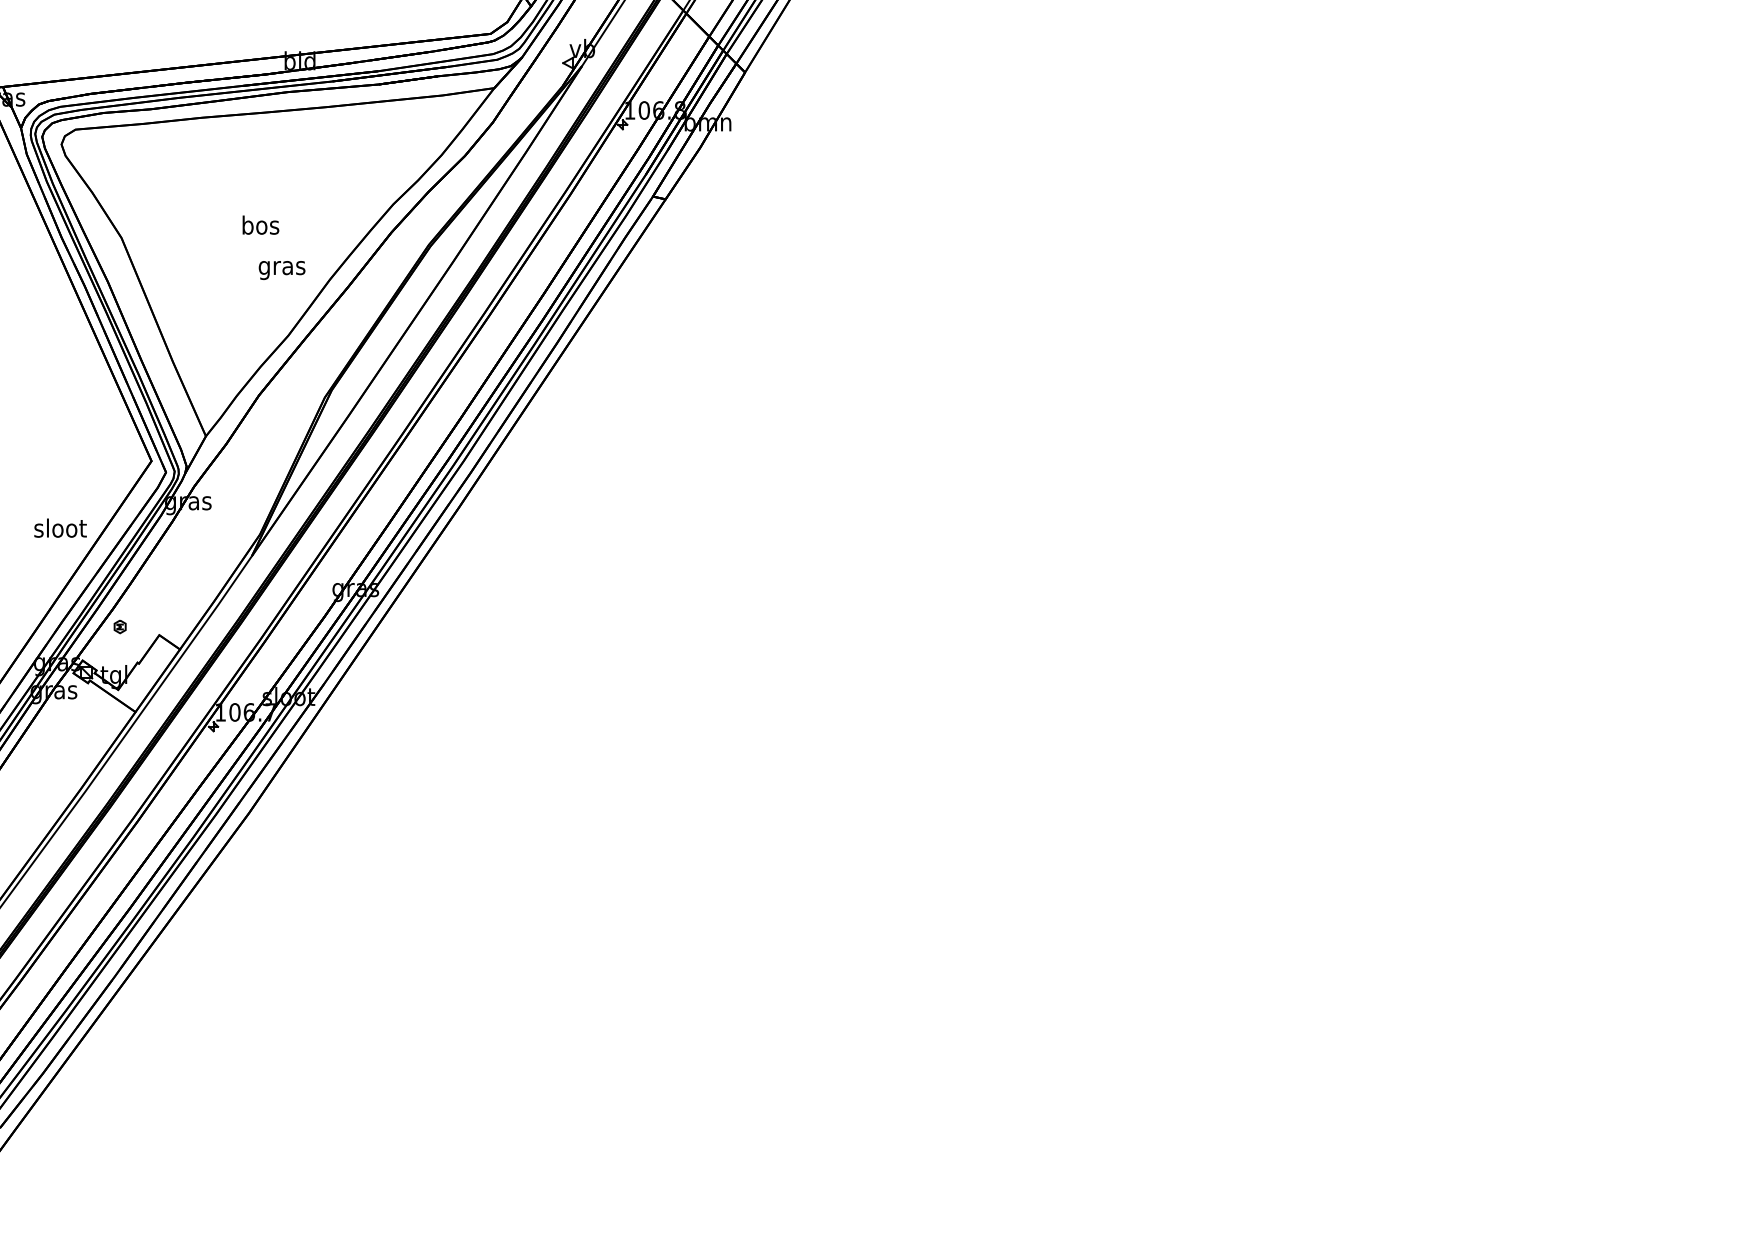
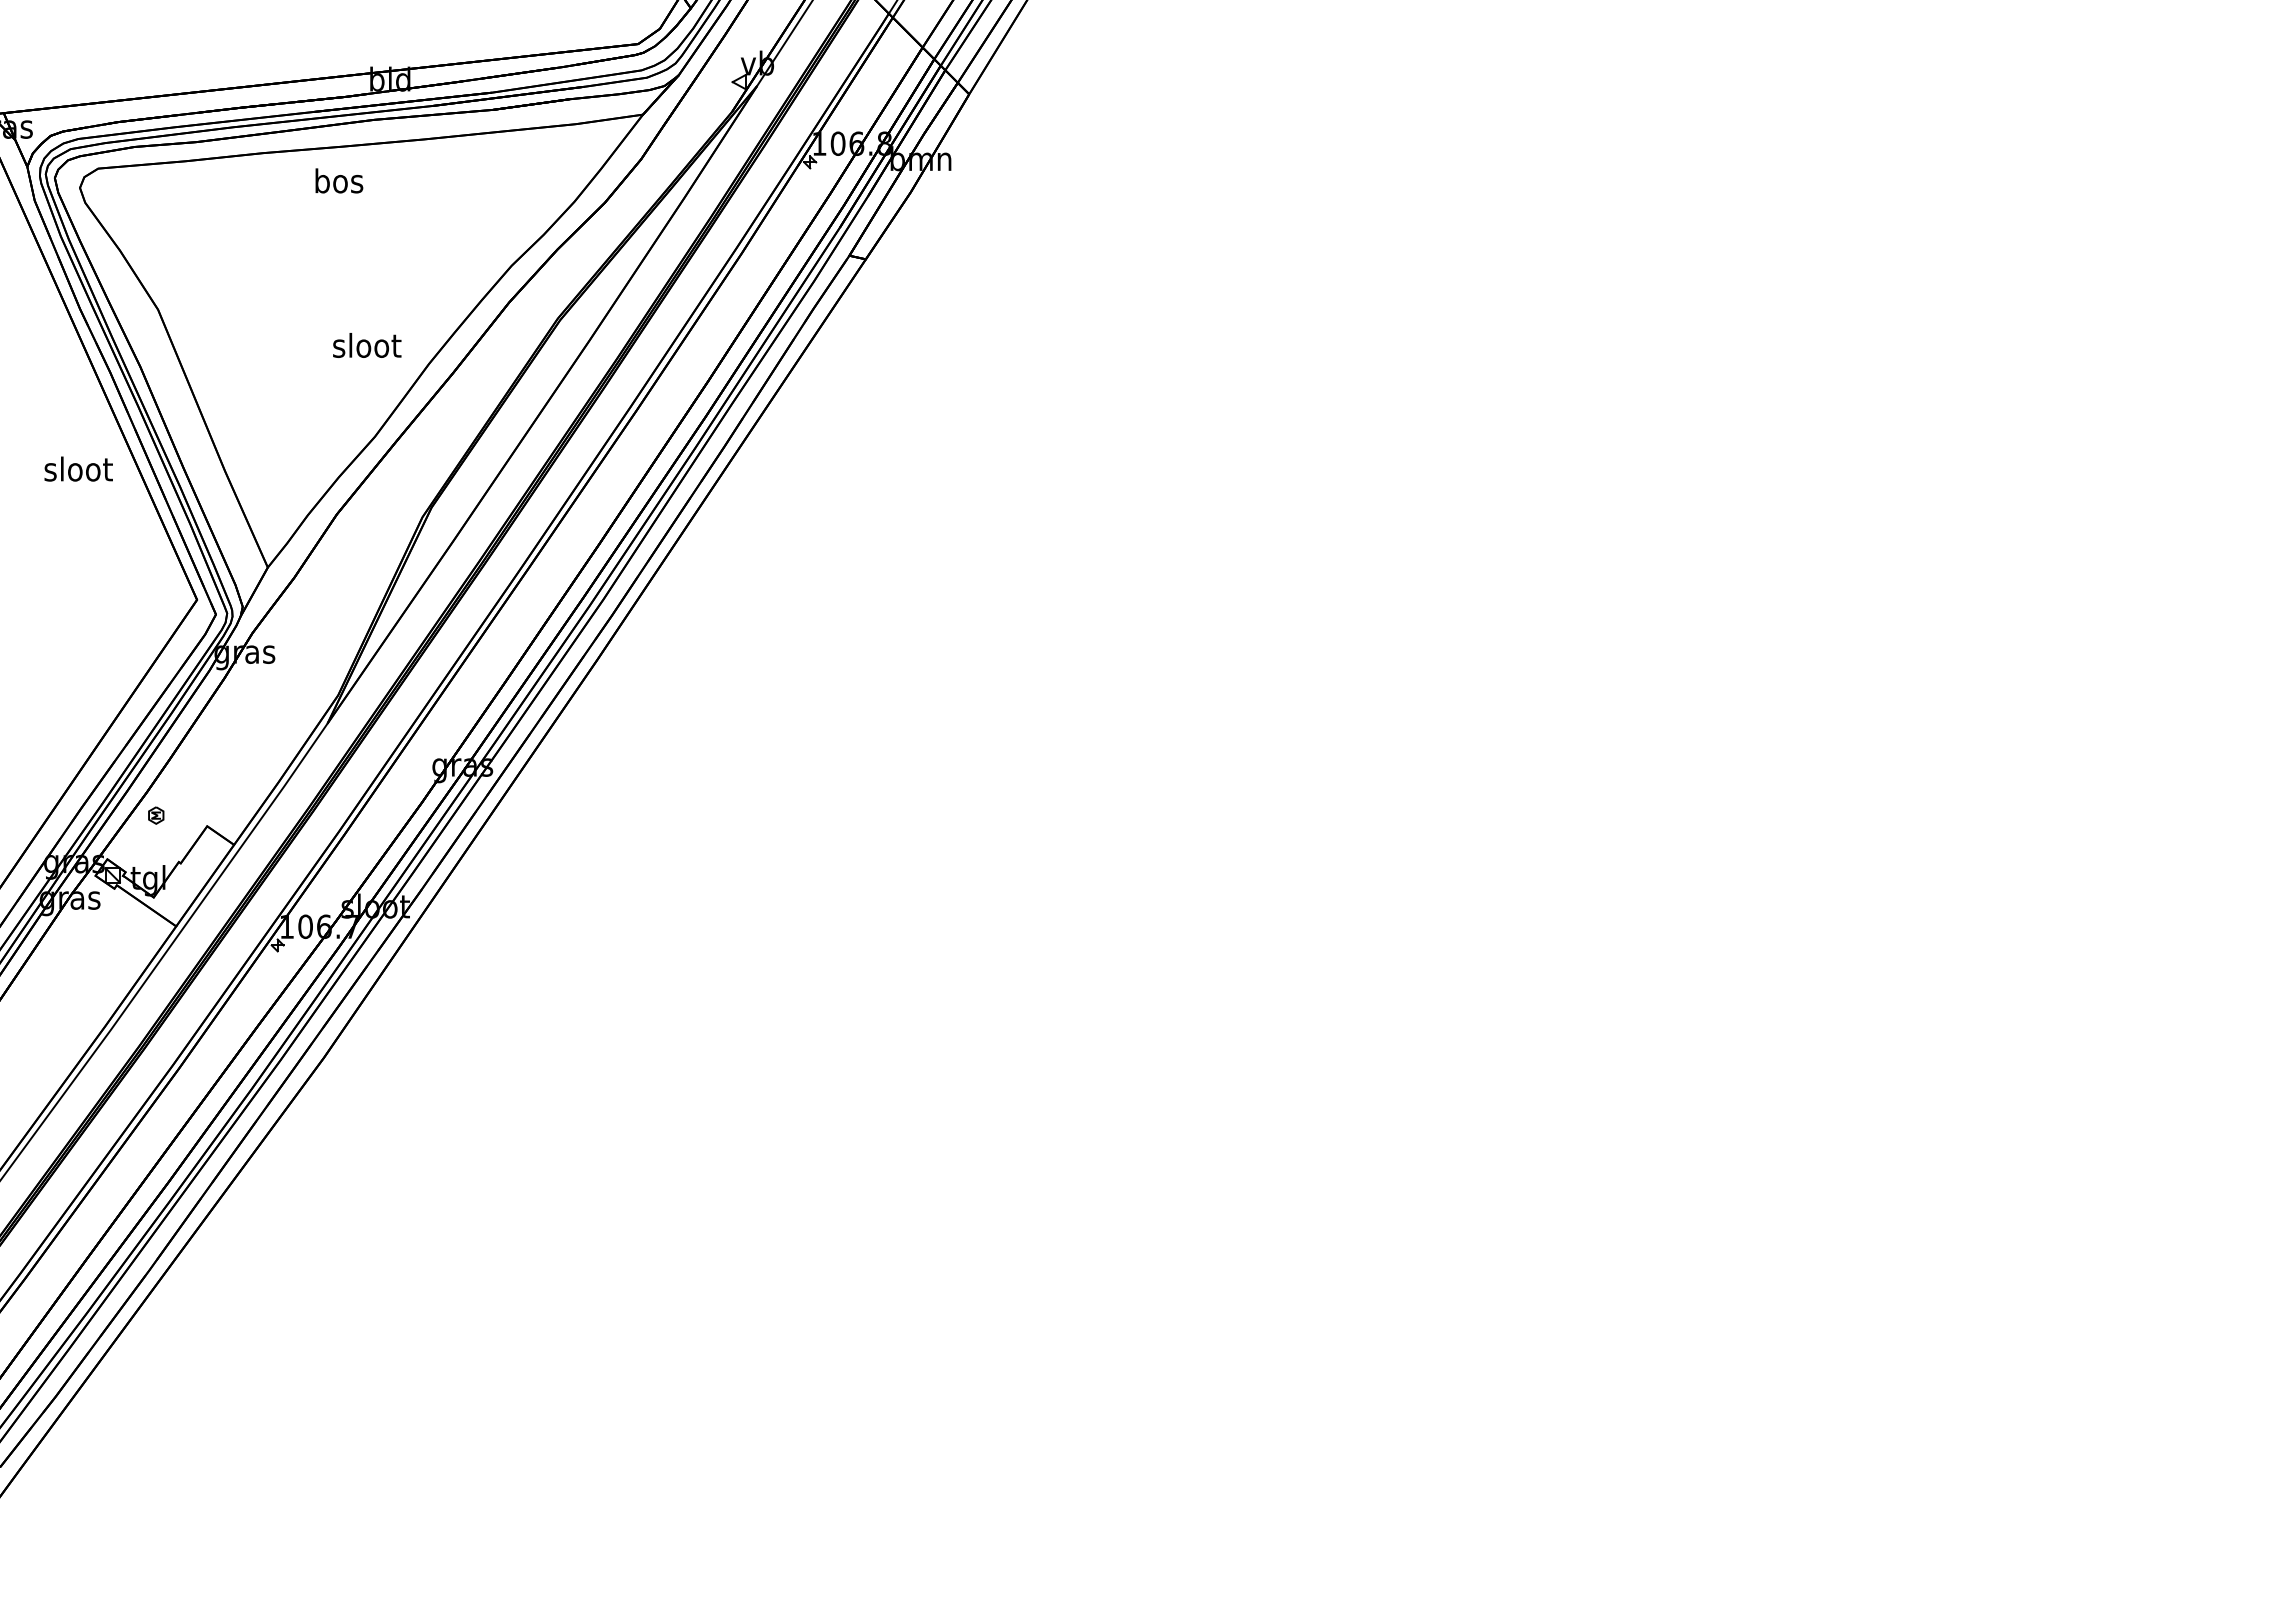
text: (261, 224) -> (339, 180), moved
text: (282, 267) -> (367, 348), gras -> sloot
text: (60, 527) -> (78, 468), moved

